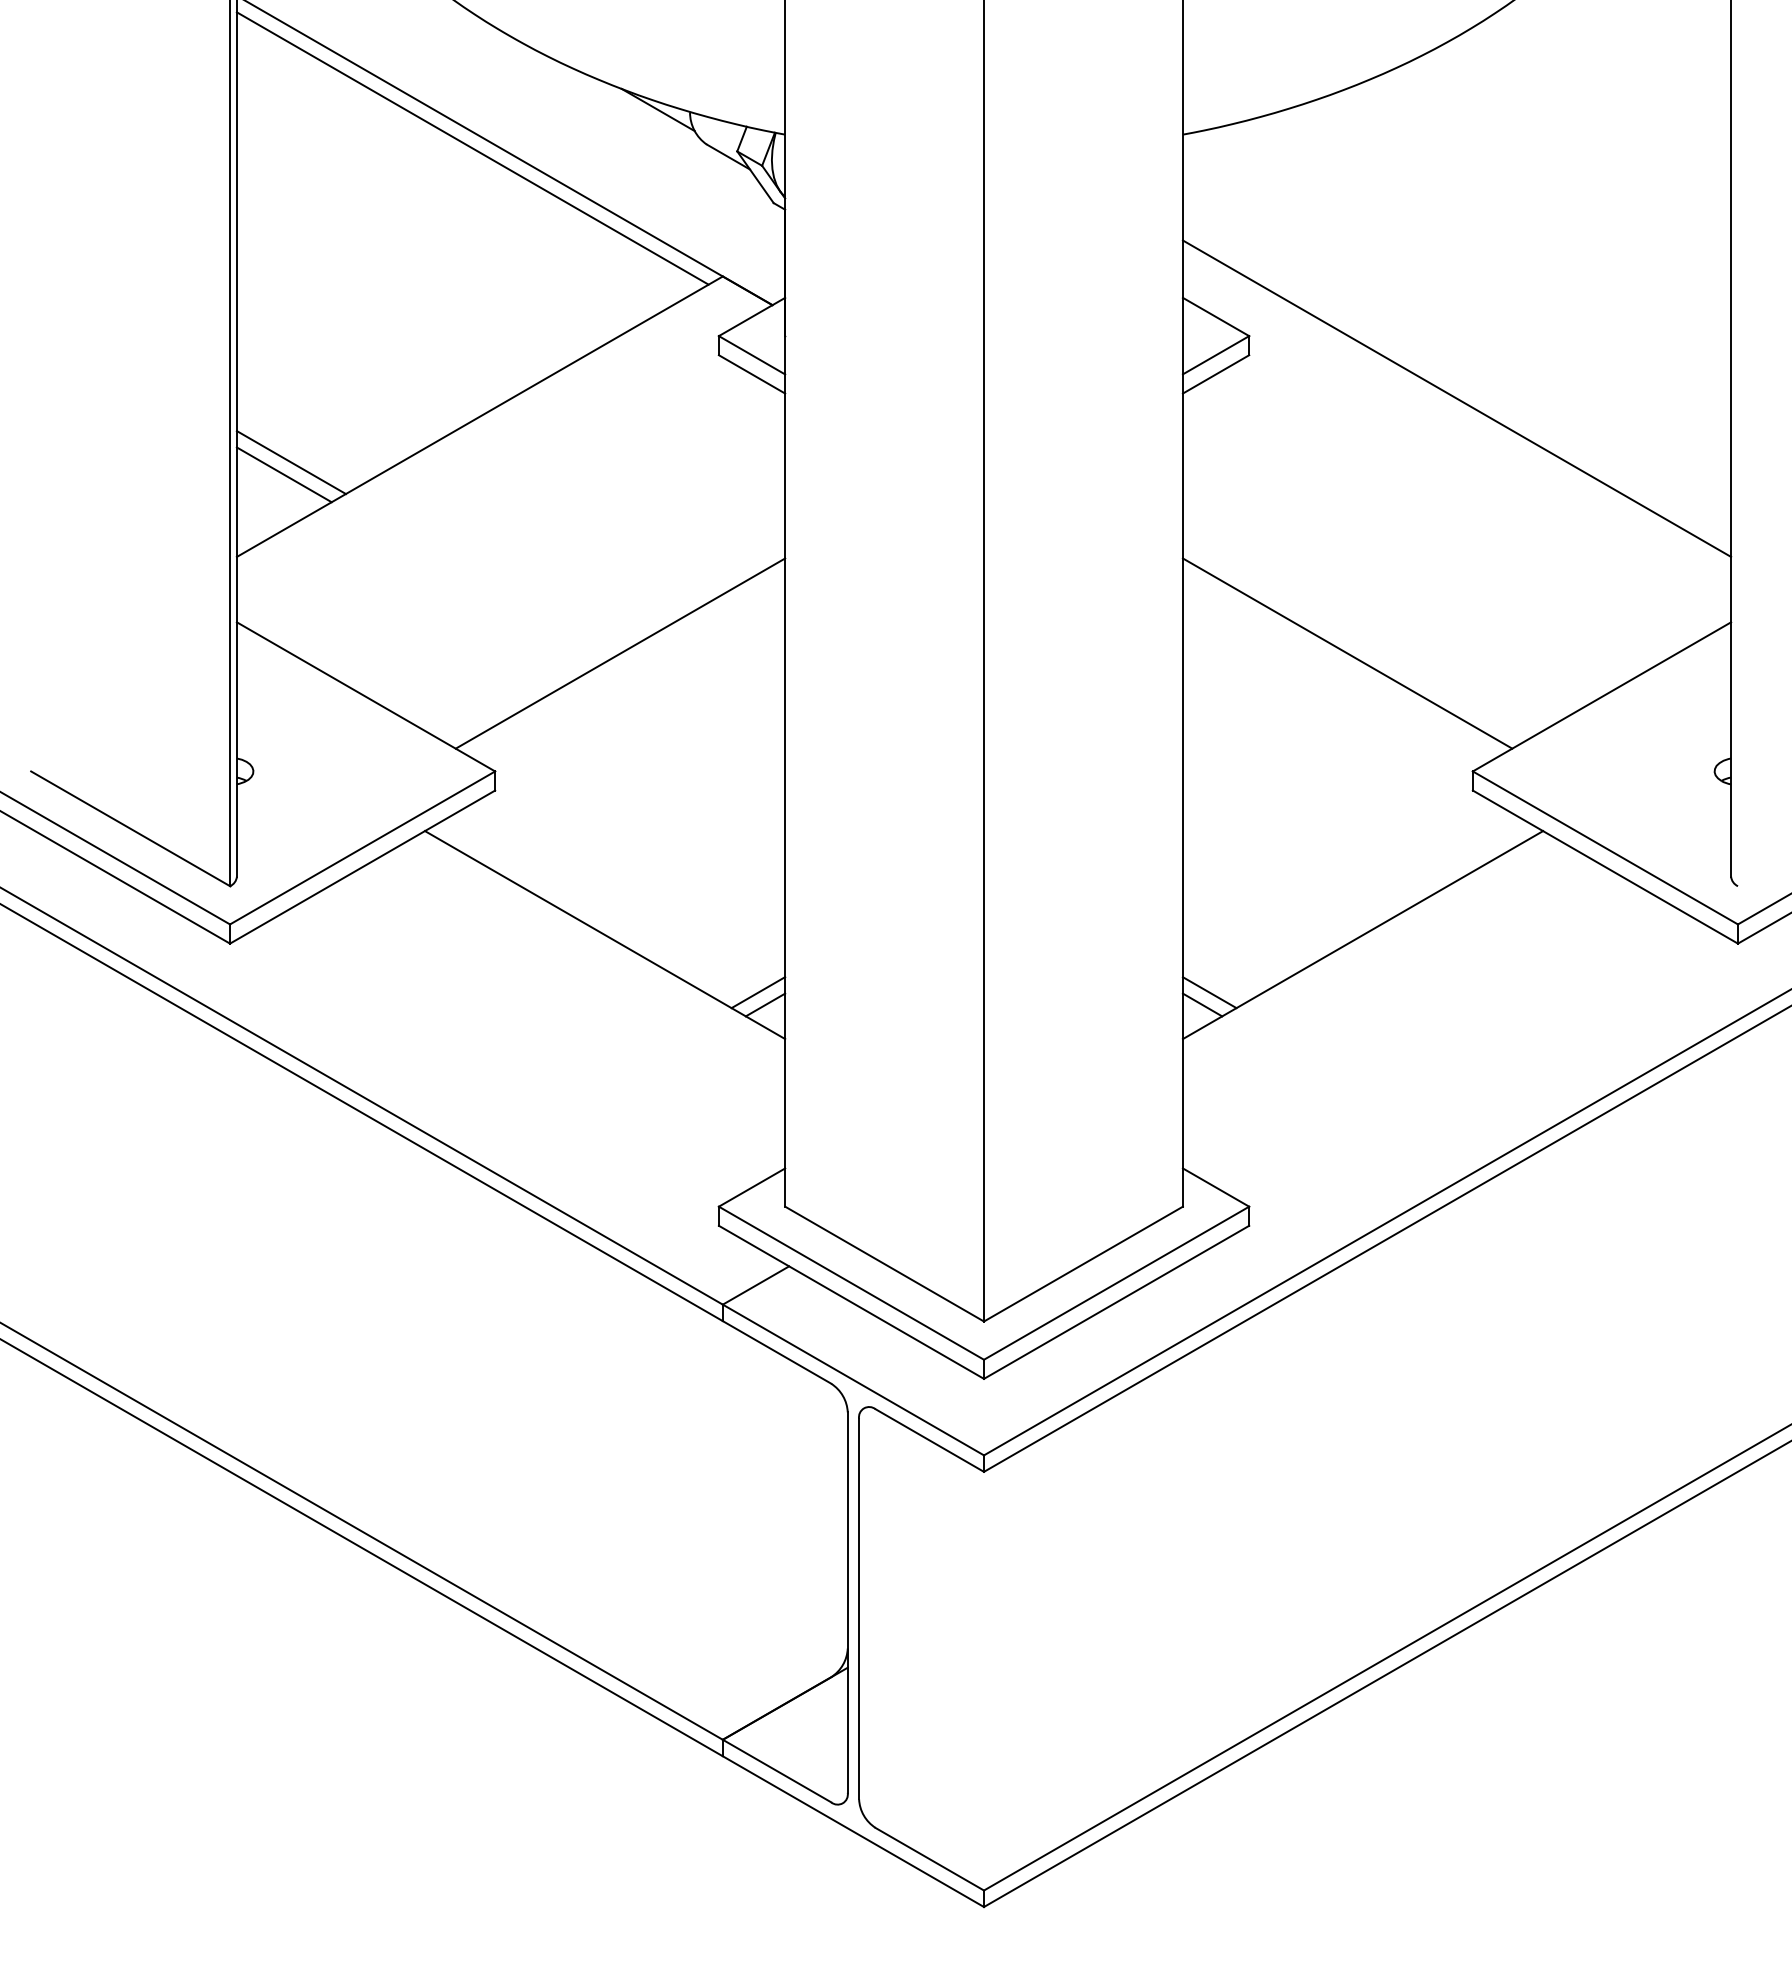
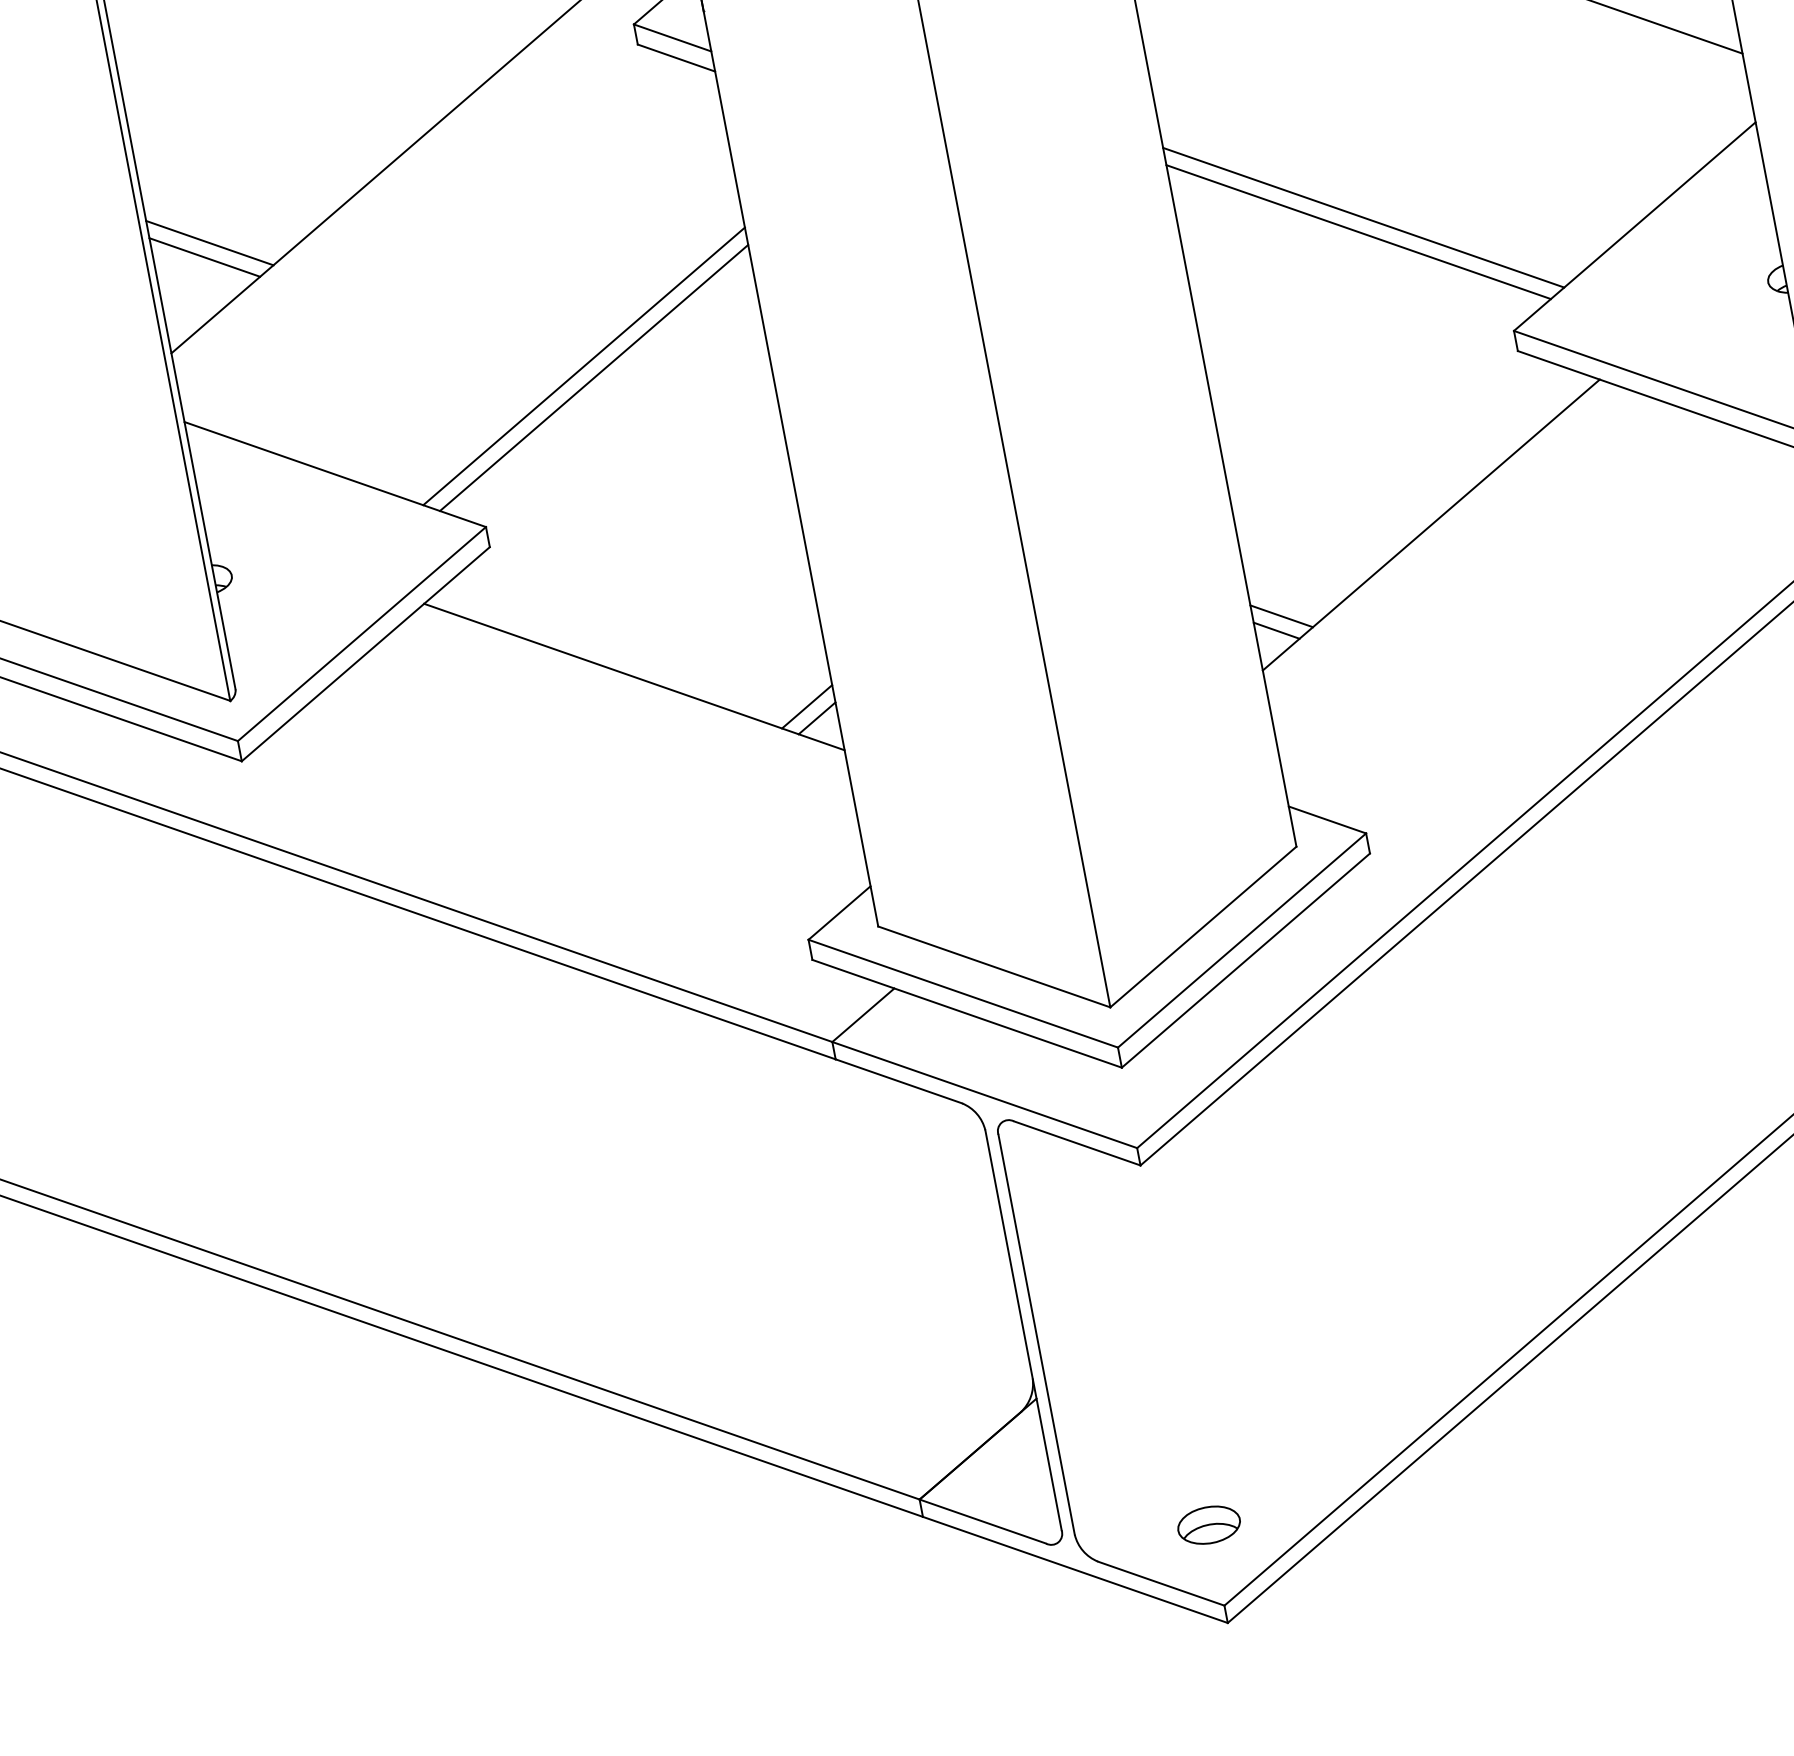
line: (613, 640) -> (584, 365), added
line: (1354, 641) -> (1363, 218), added
part: (983, 1813) -> (1208, 1524), added

